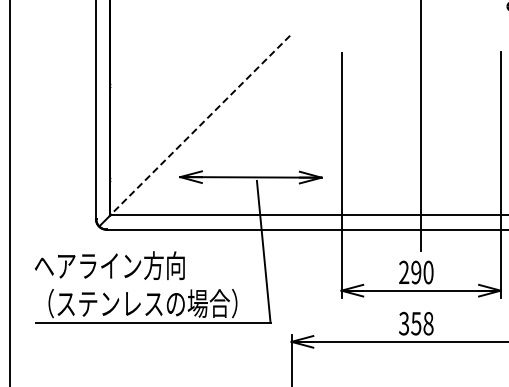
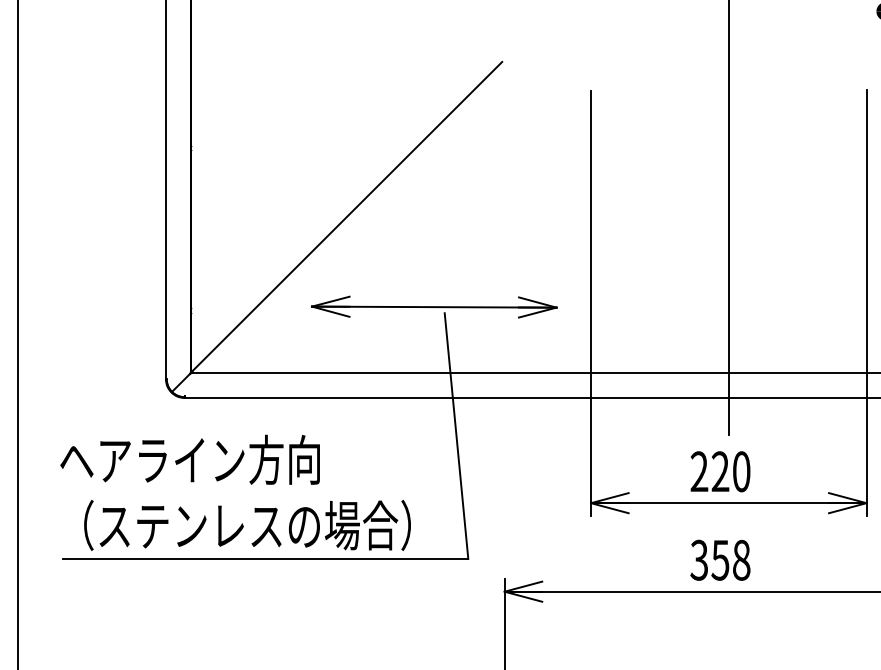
line: (200, 125) -> (347, 217), dashed -> solid
text: (416, 272) -> (720, 471), 290 -> 220

